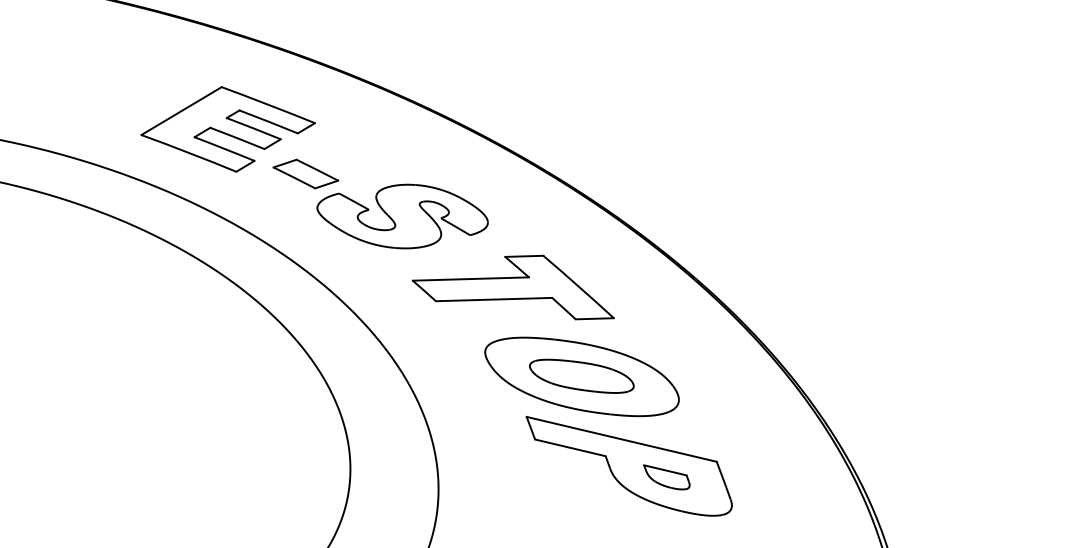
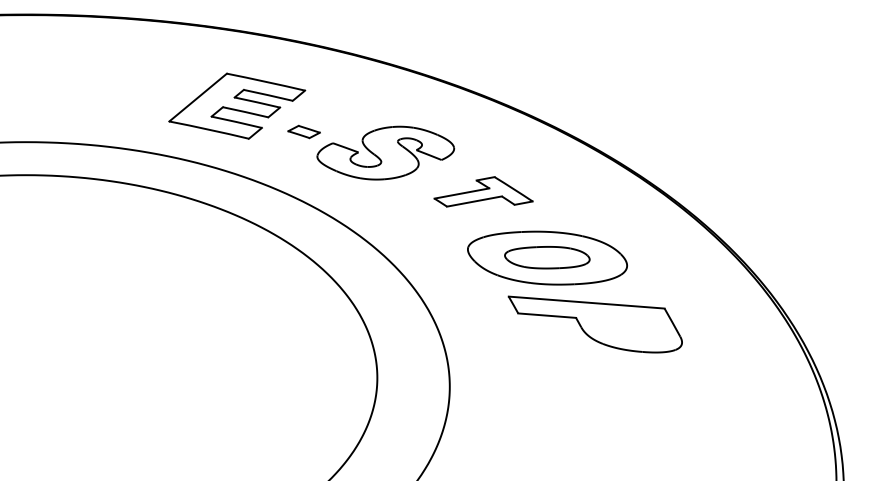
part: (305, 173) -> (303, 131), size x0.6
part: (515, 282) -> (483, 191), size x0.6
part: (666, 477) -> (626, 327), removed

